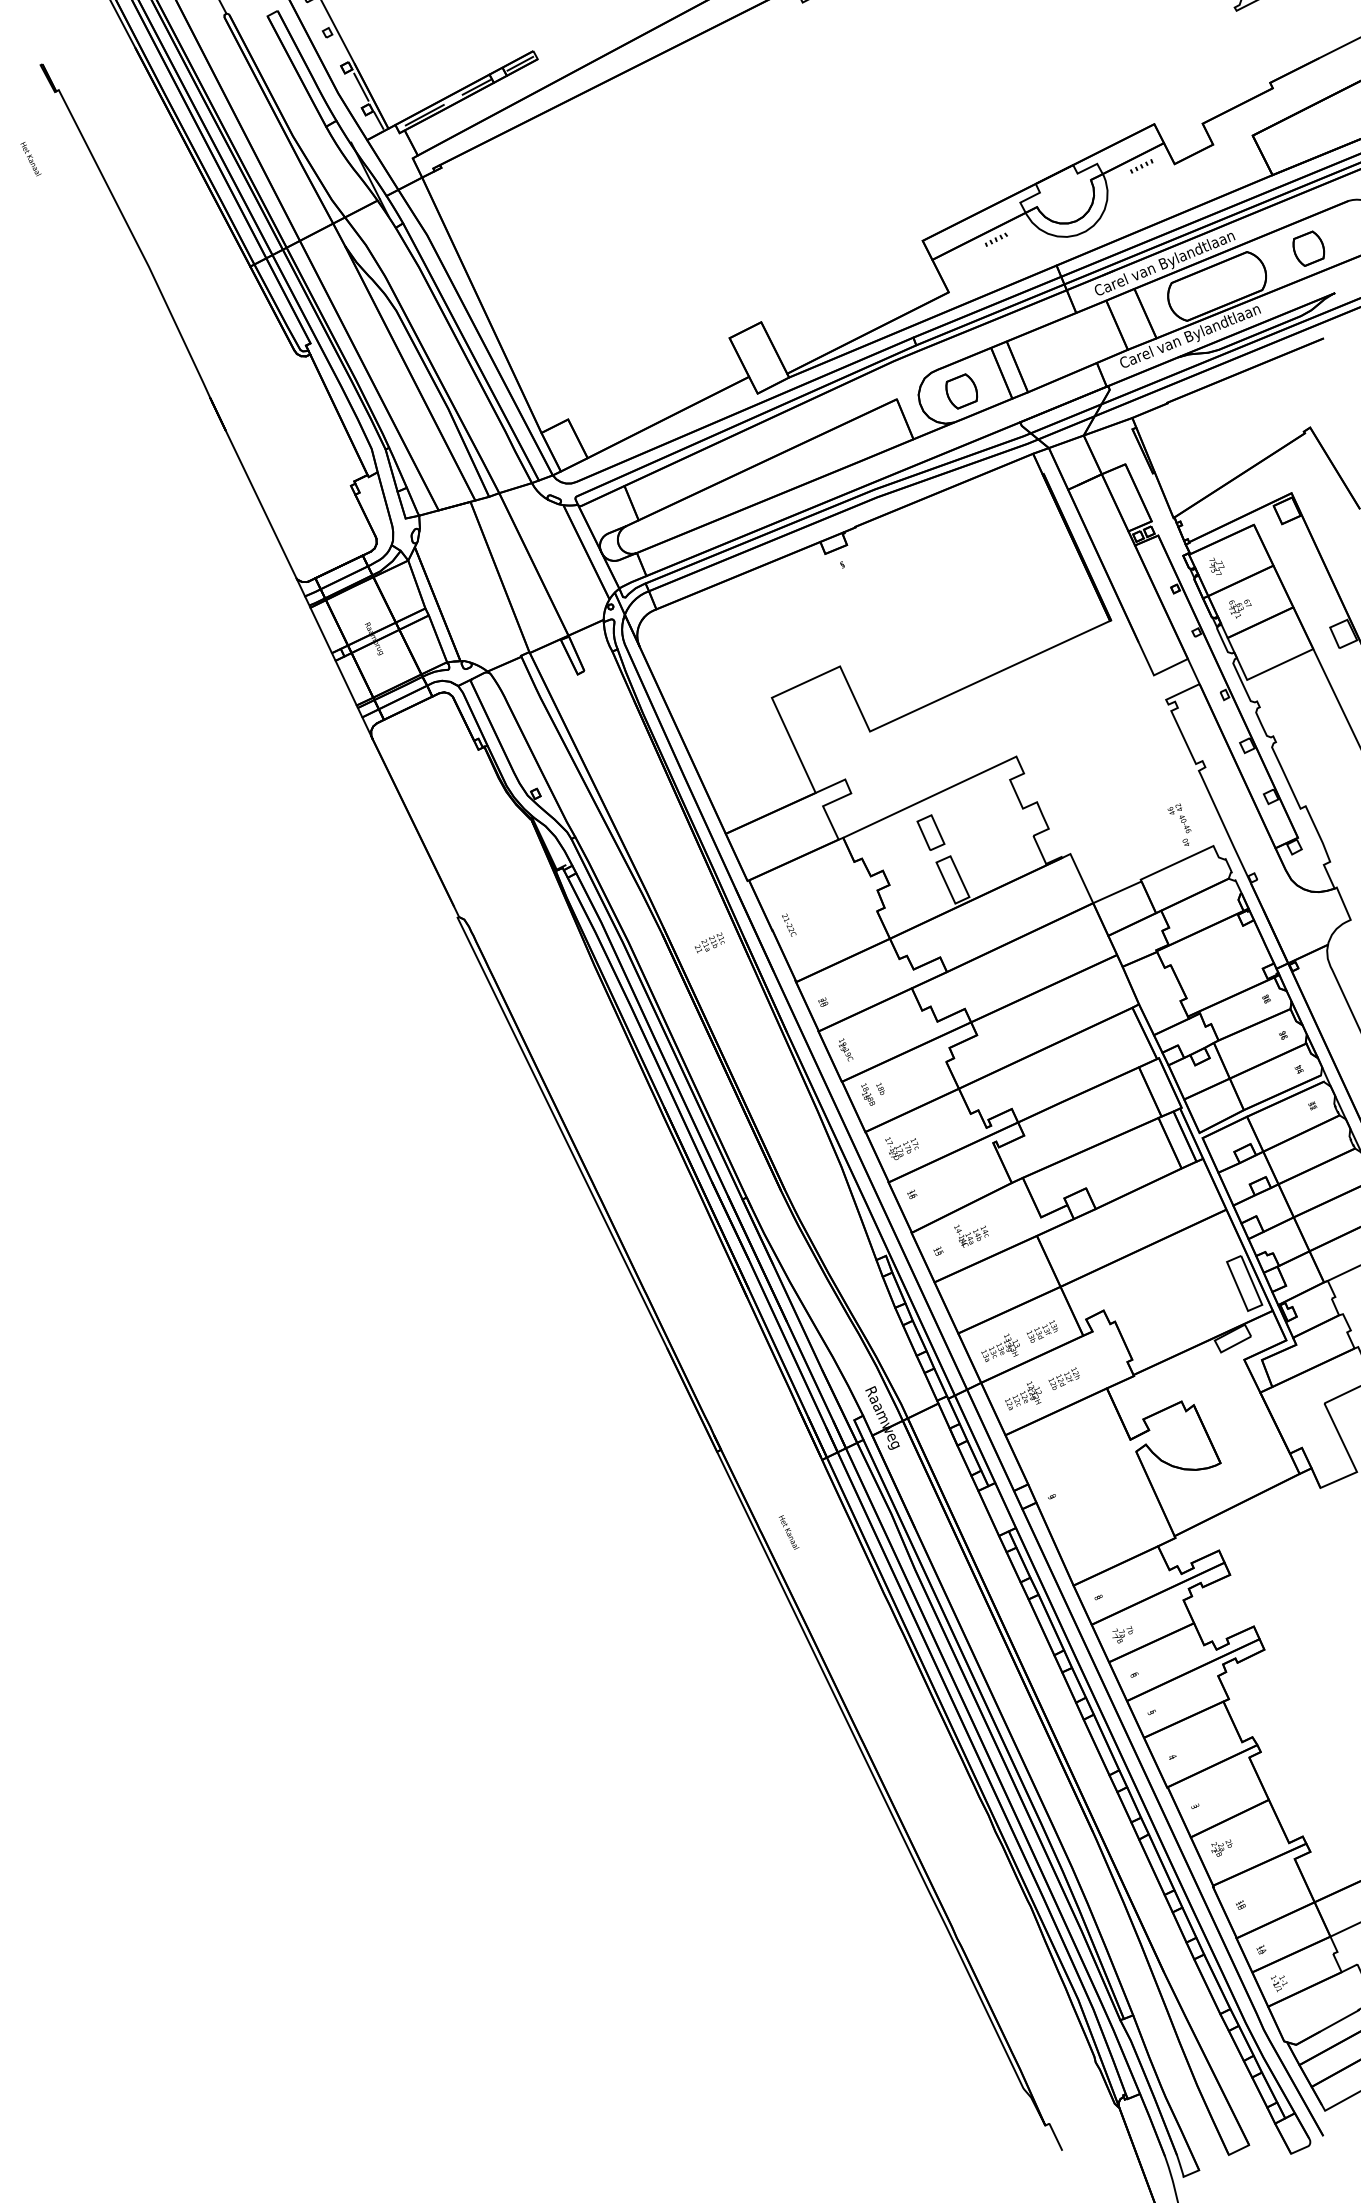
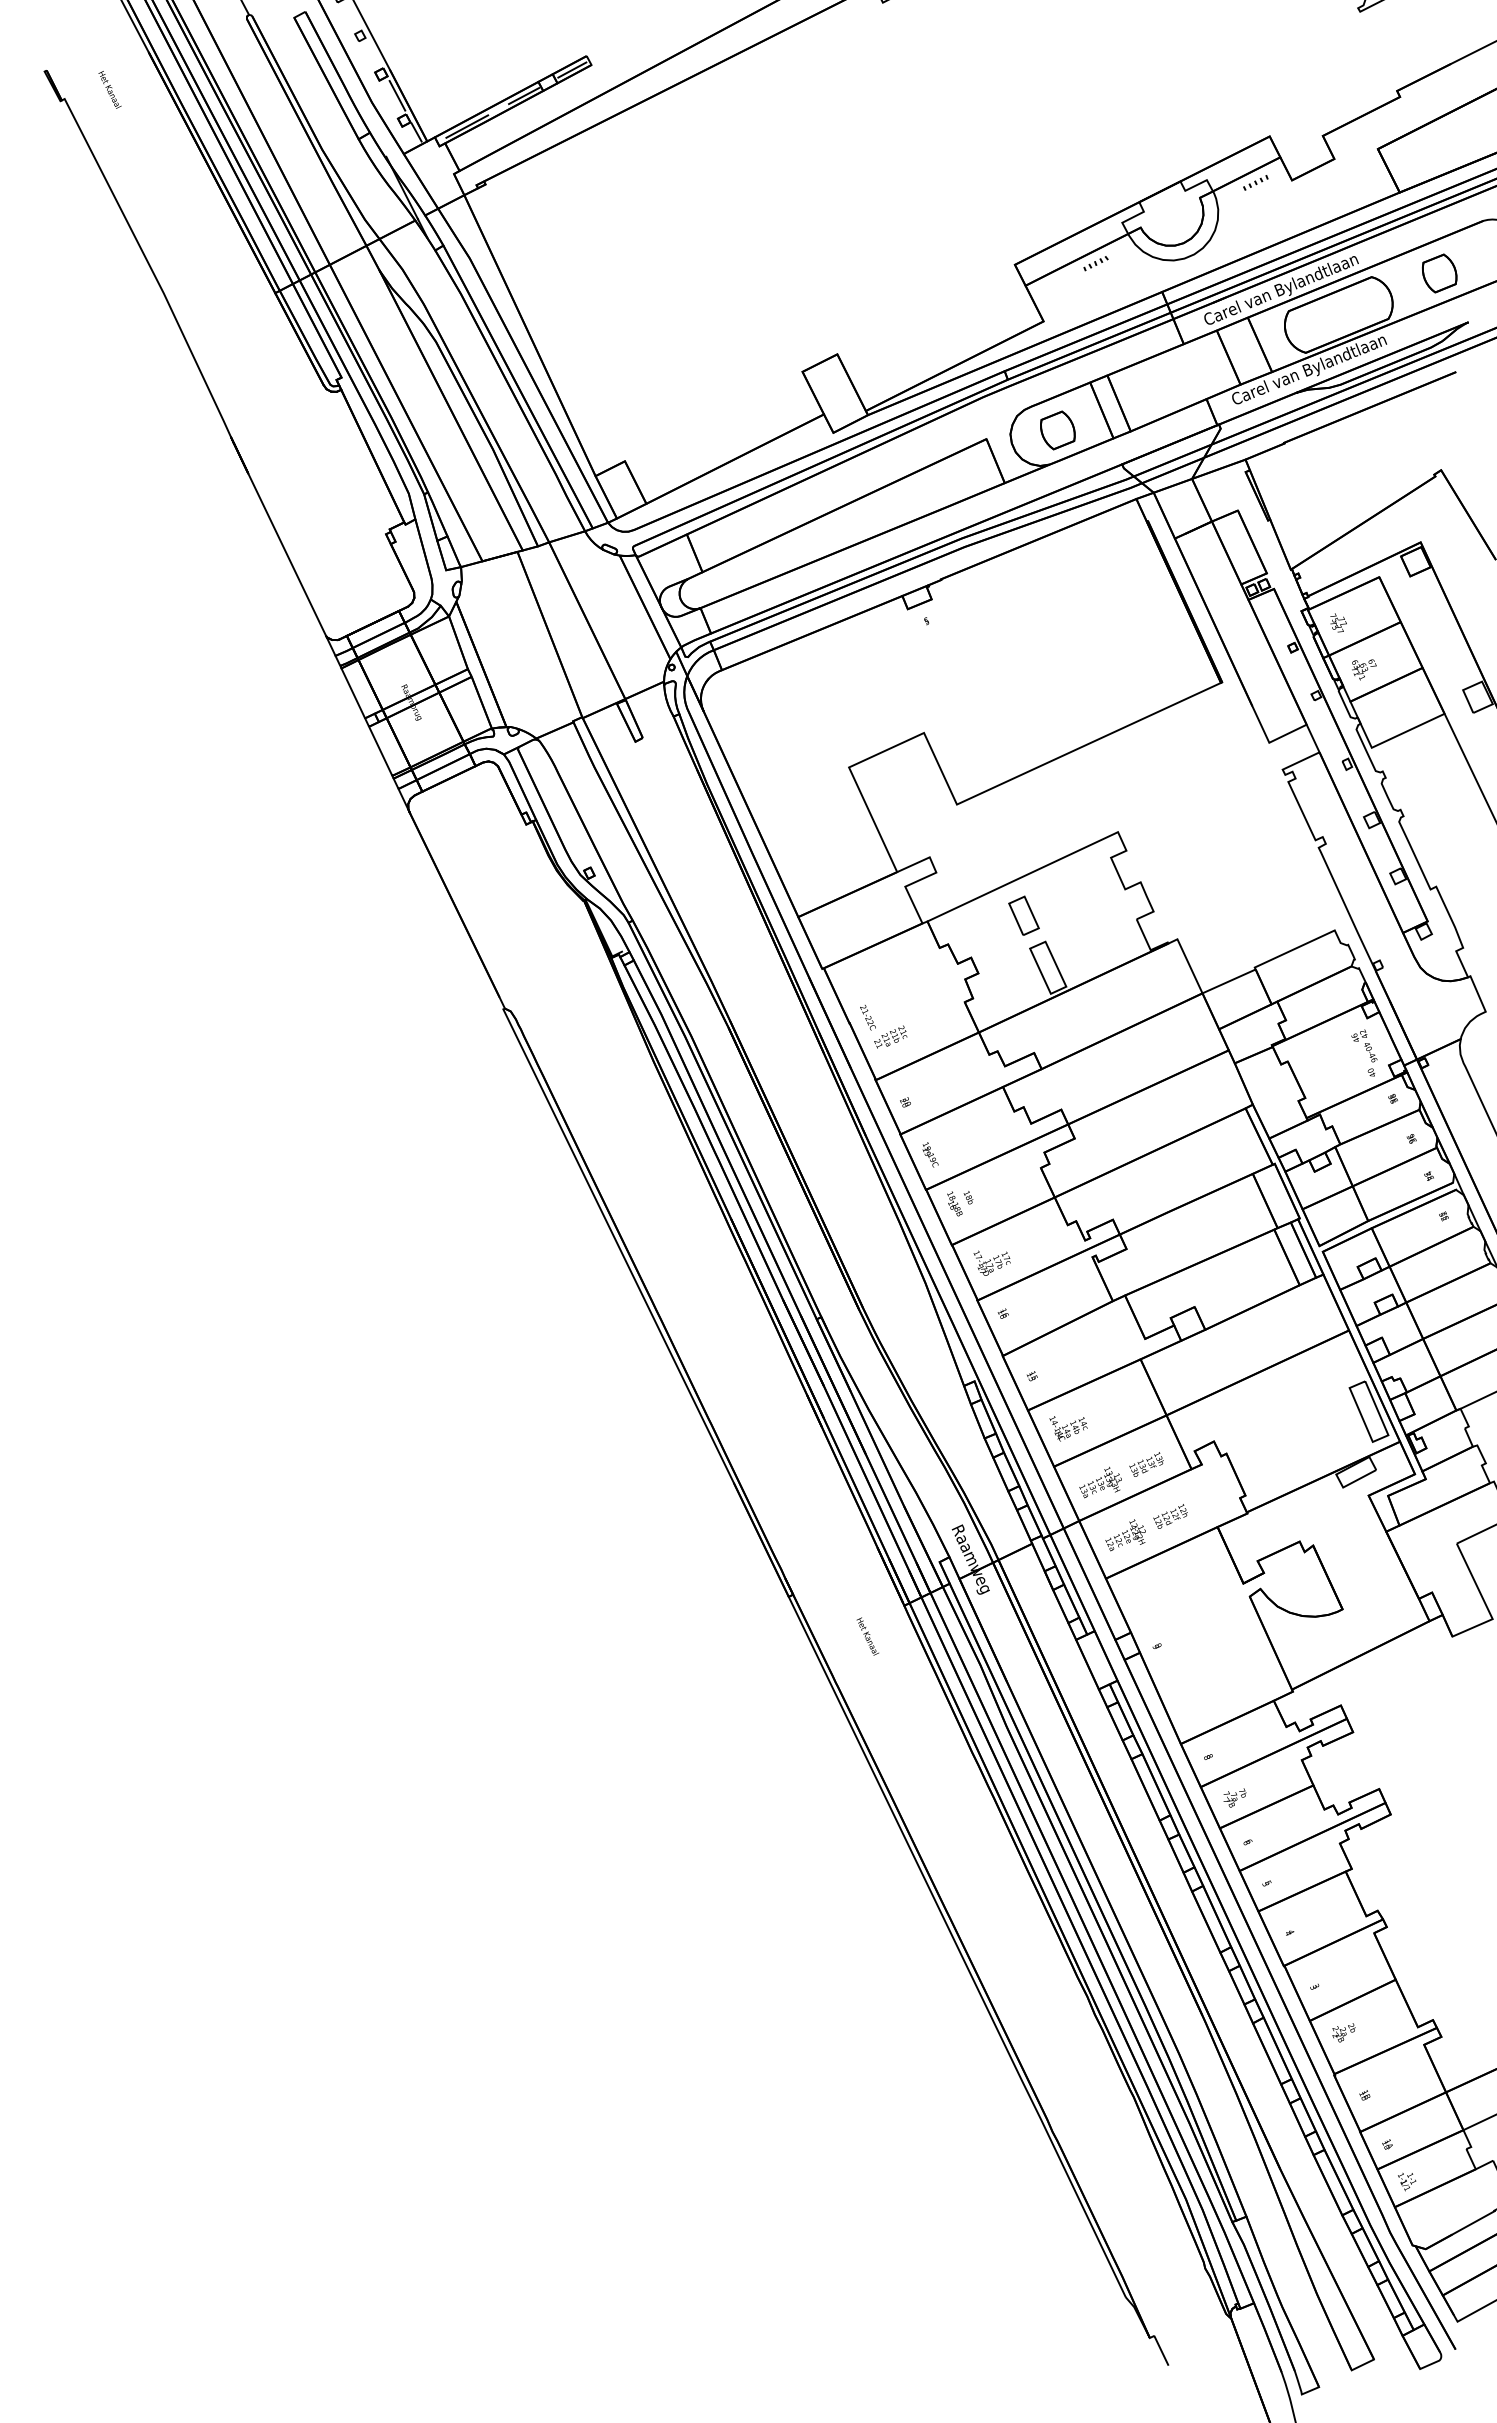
text: (30, 158) -> (109, 89), moved
text: (1179, 824) -> (1364, 1052), moved
text: (709, 942) -> (890, 1036), moved
text: (971, 1236) -> (1068, 1428), moved
text: (788, 1532) -> (867, 1636), moved

